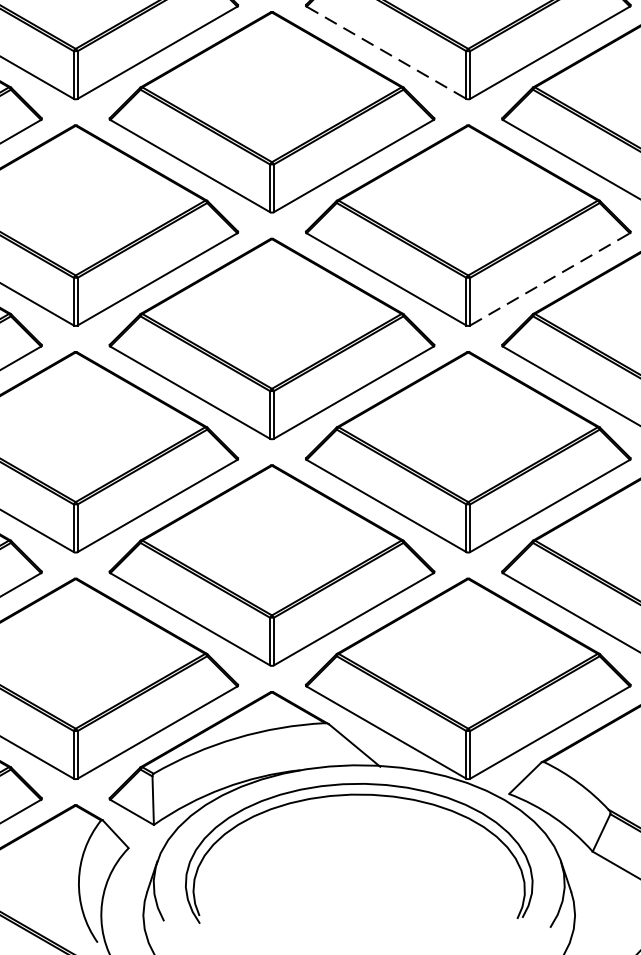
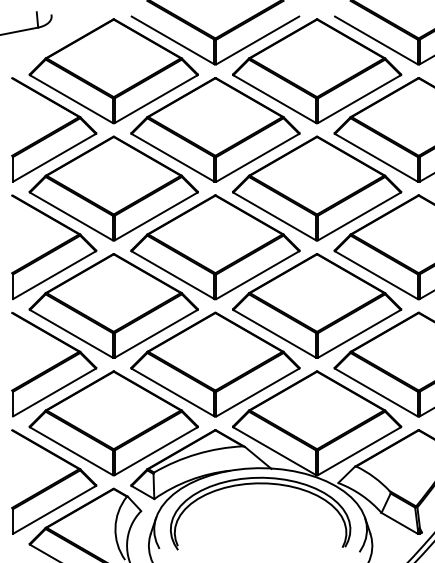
line: (386, 53) -> (274, 99), dashed -> solid
line: (550, 279) -> (359, 216), dashed -> solid

